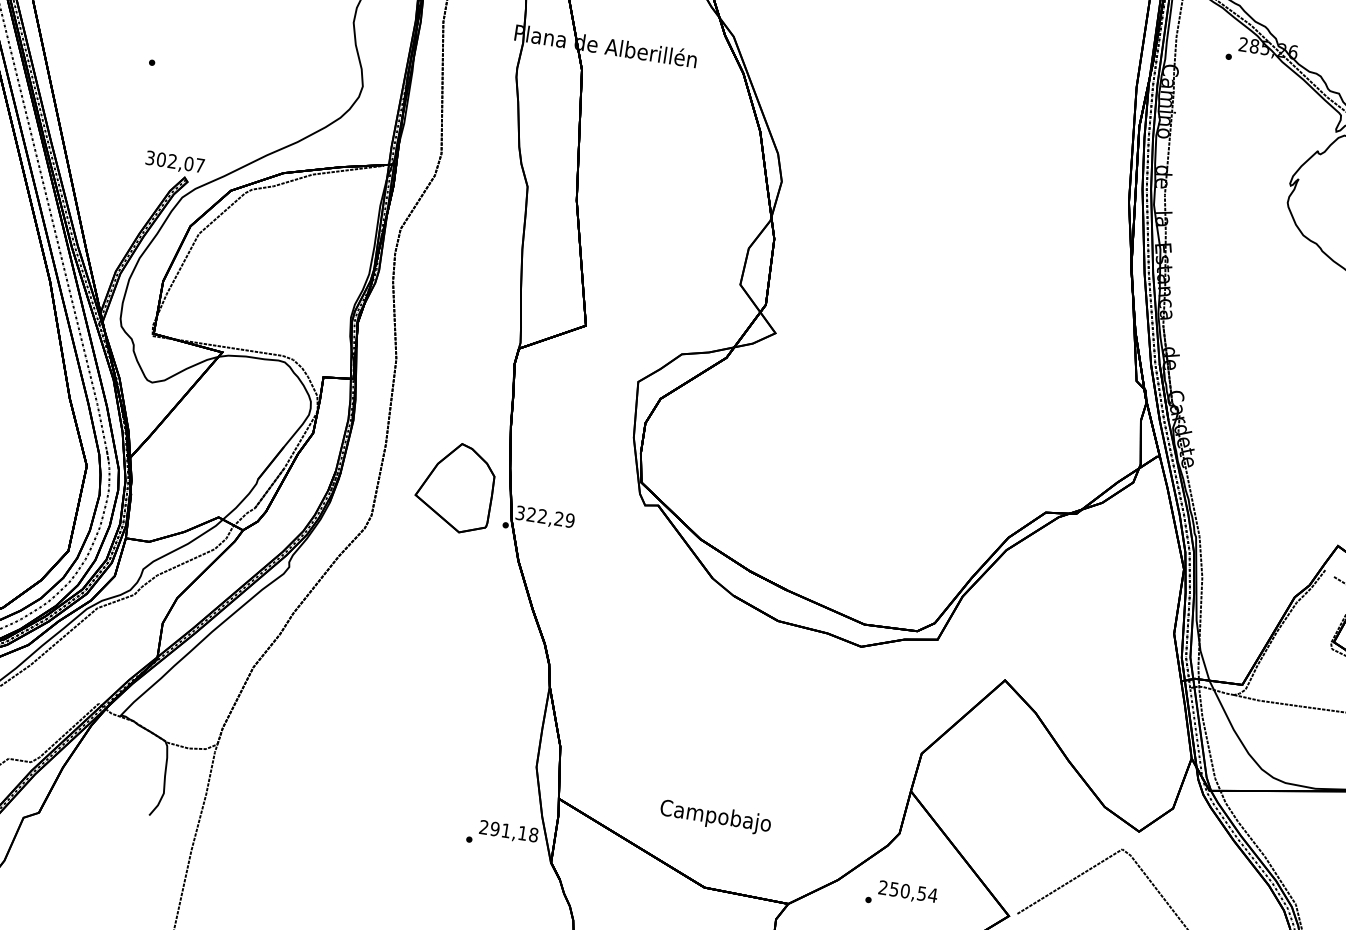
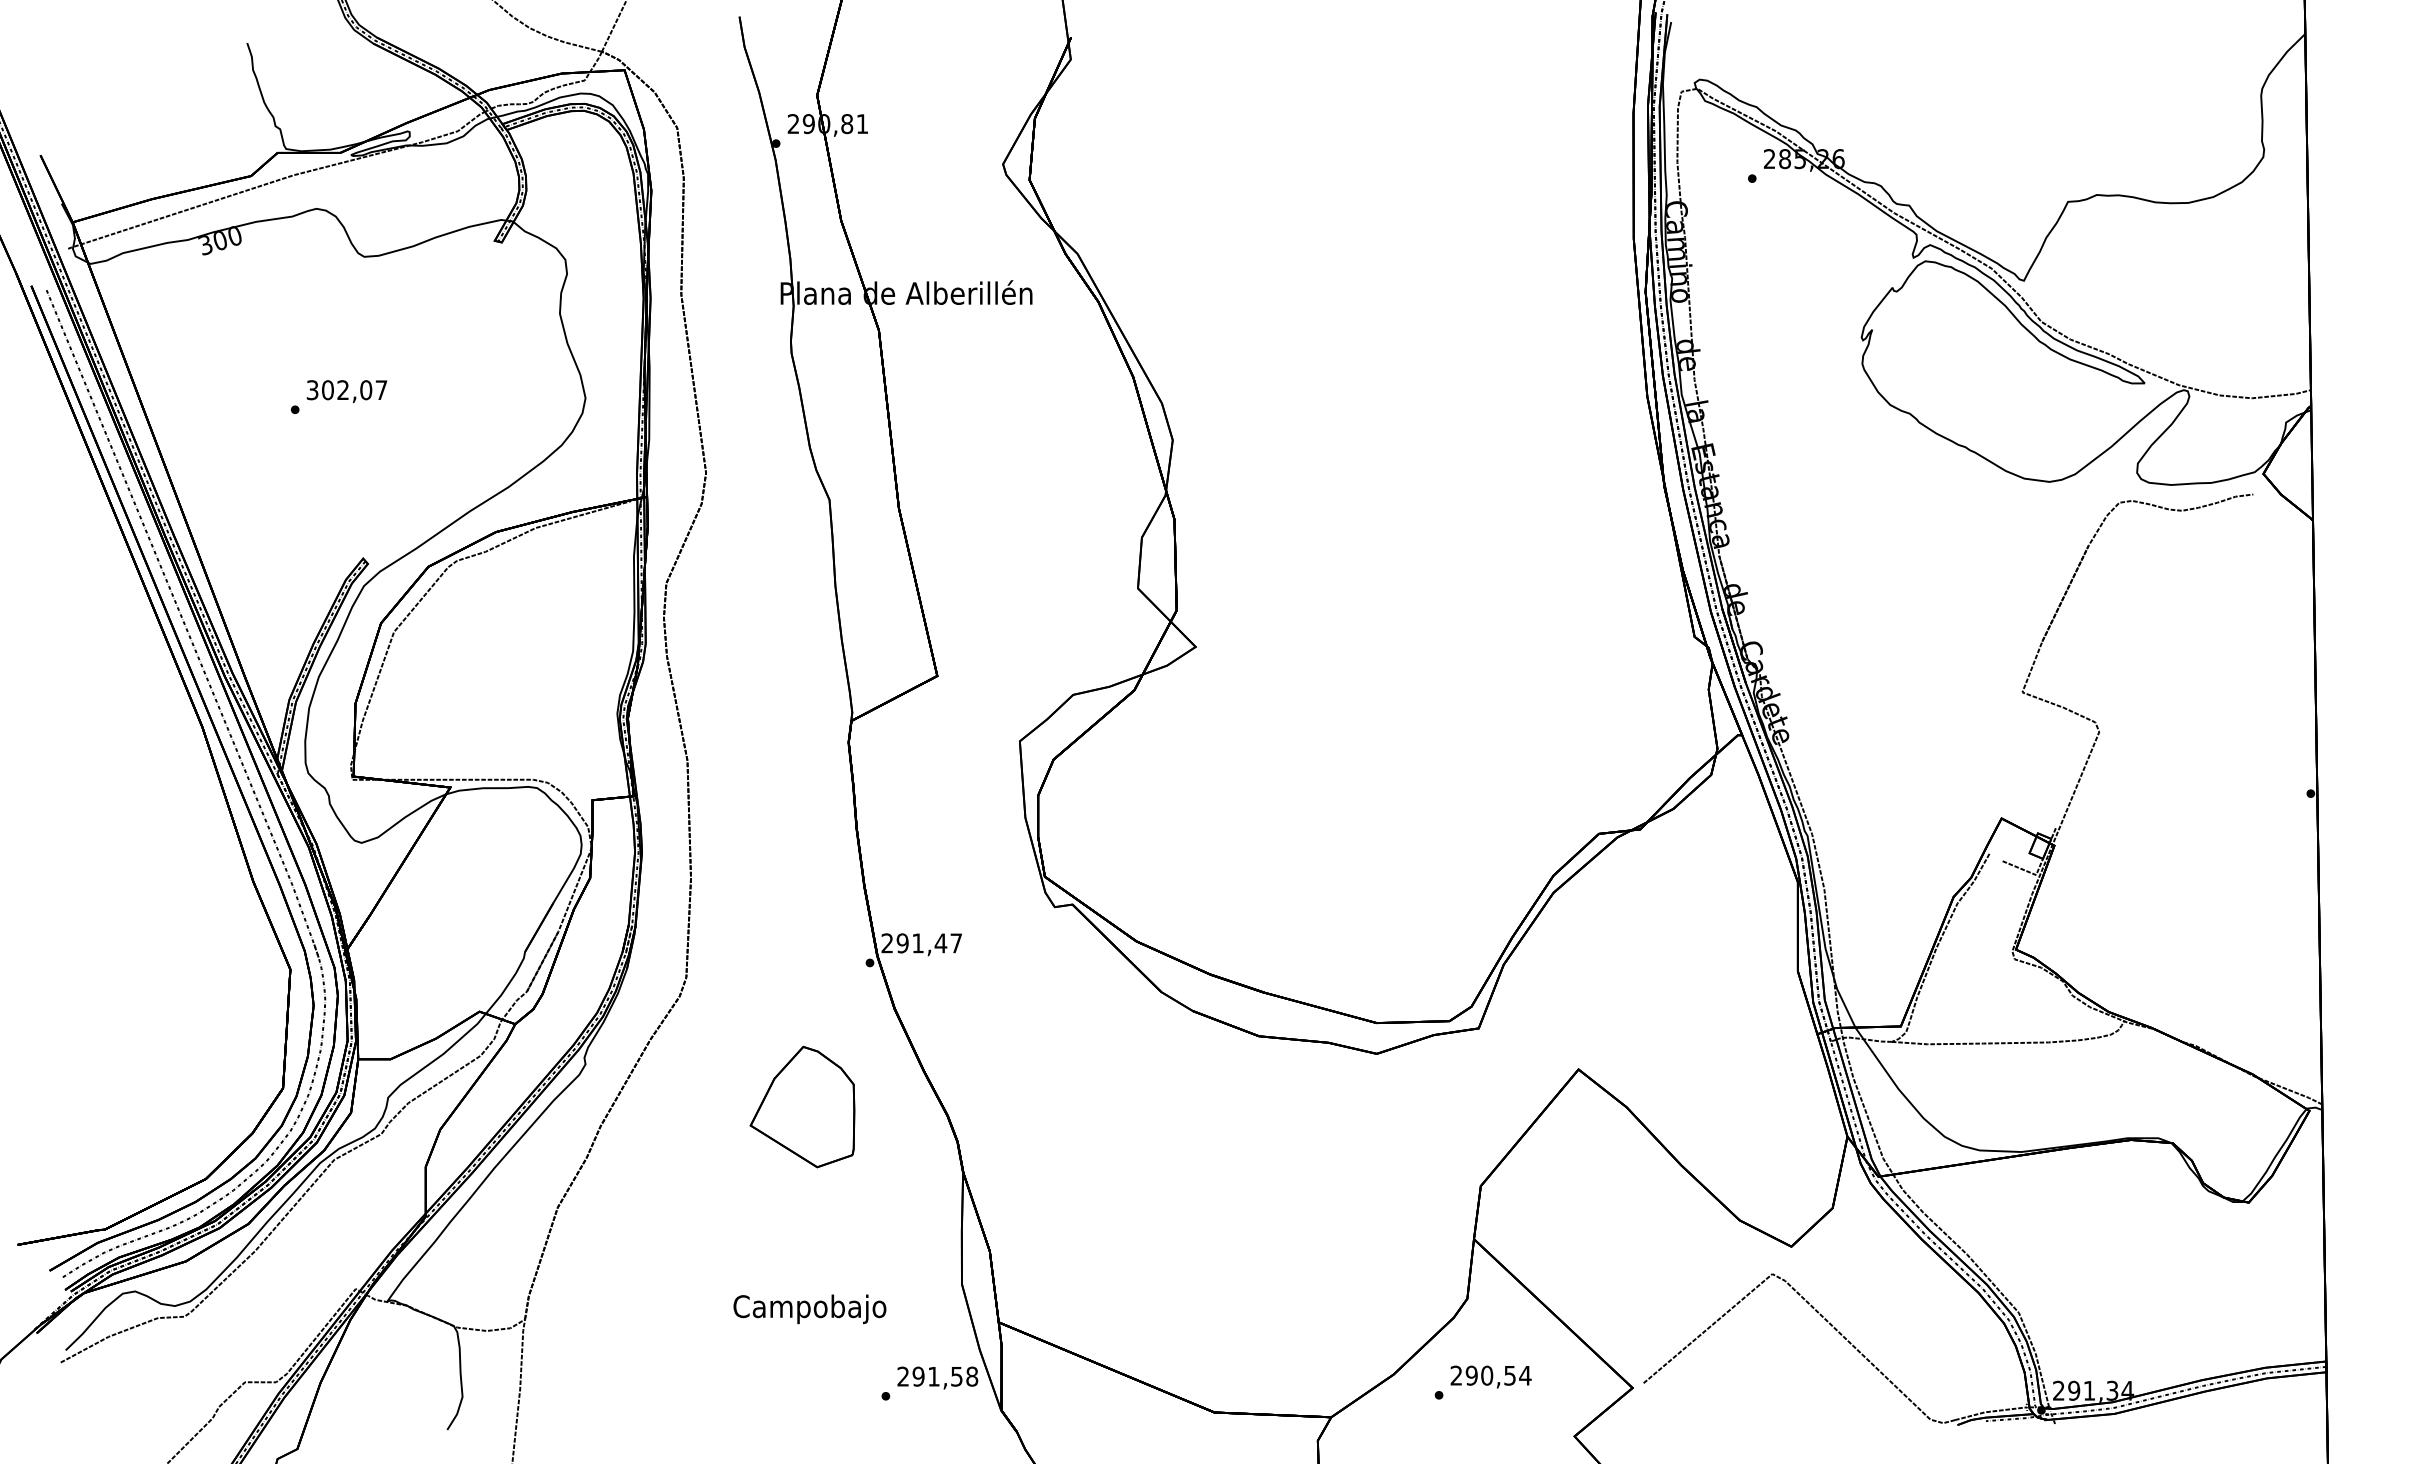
text: (174, 162) -> (346, 391), moved
part: (455, 486) -> (802, 1106), moved
text: (545, 516) -> (921, 943), 322,29 -> 291,47
text: (715, 817) -> (809, 1309), moved
text: (522, 833) -> (956, 1376), 291,18 -> 291,58
text: (894, 889) -> (1471, 1375), 250,54 -> 290,54

